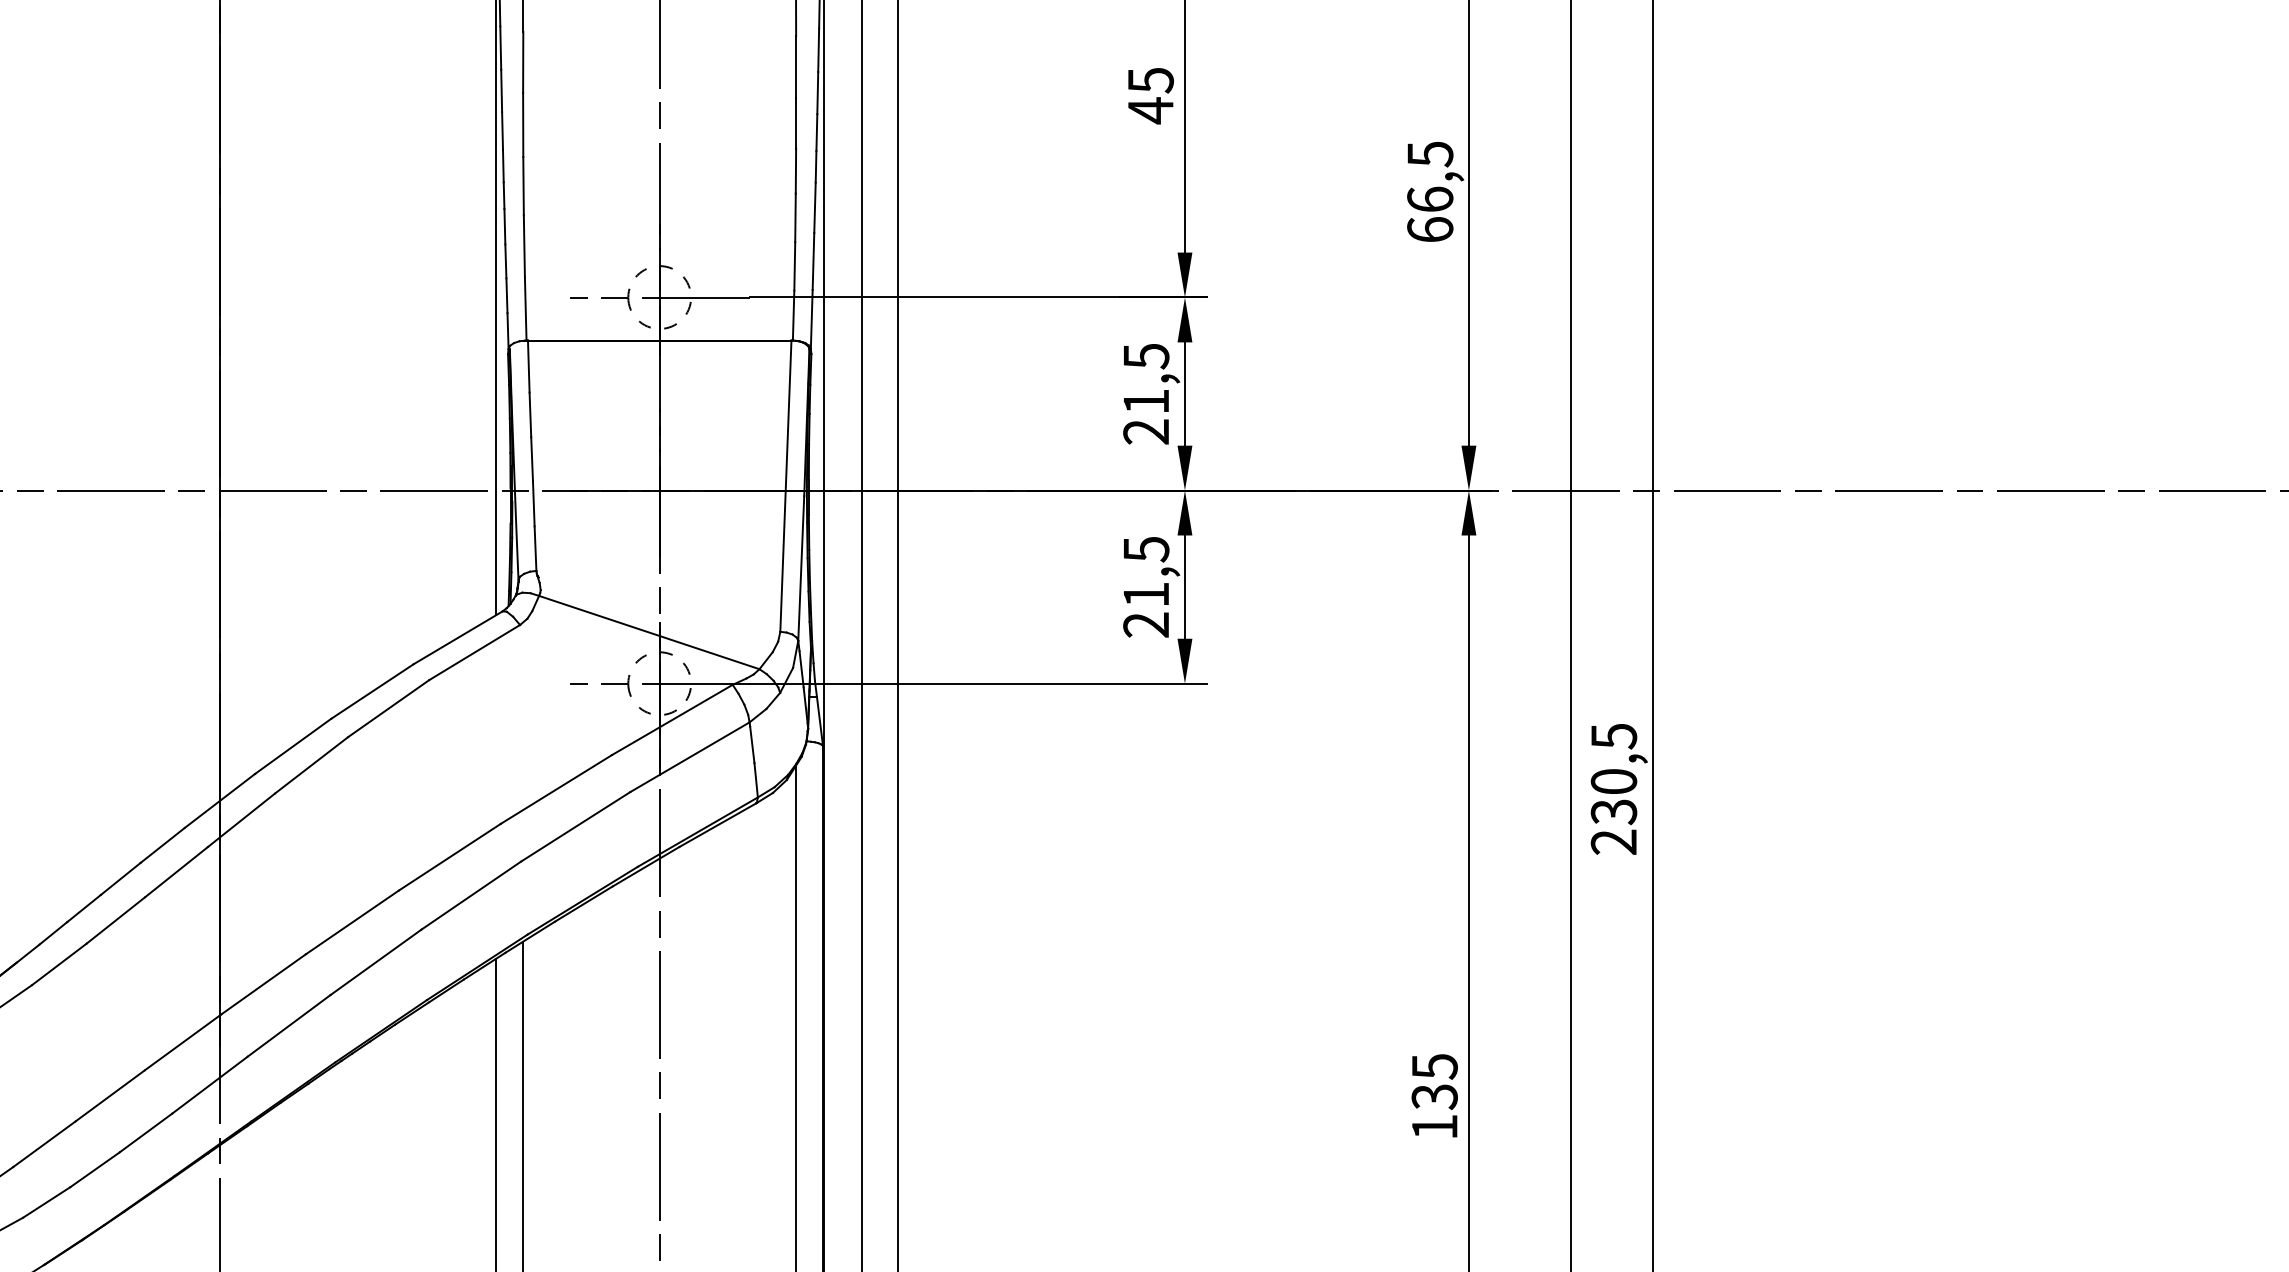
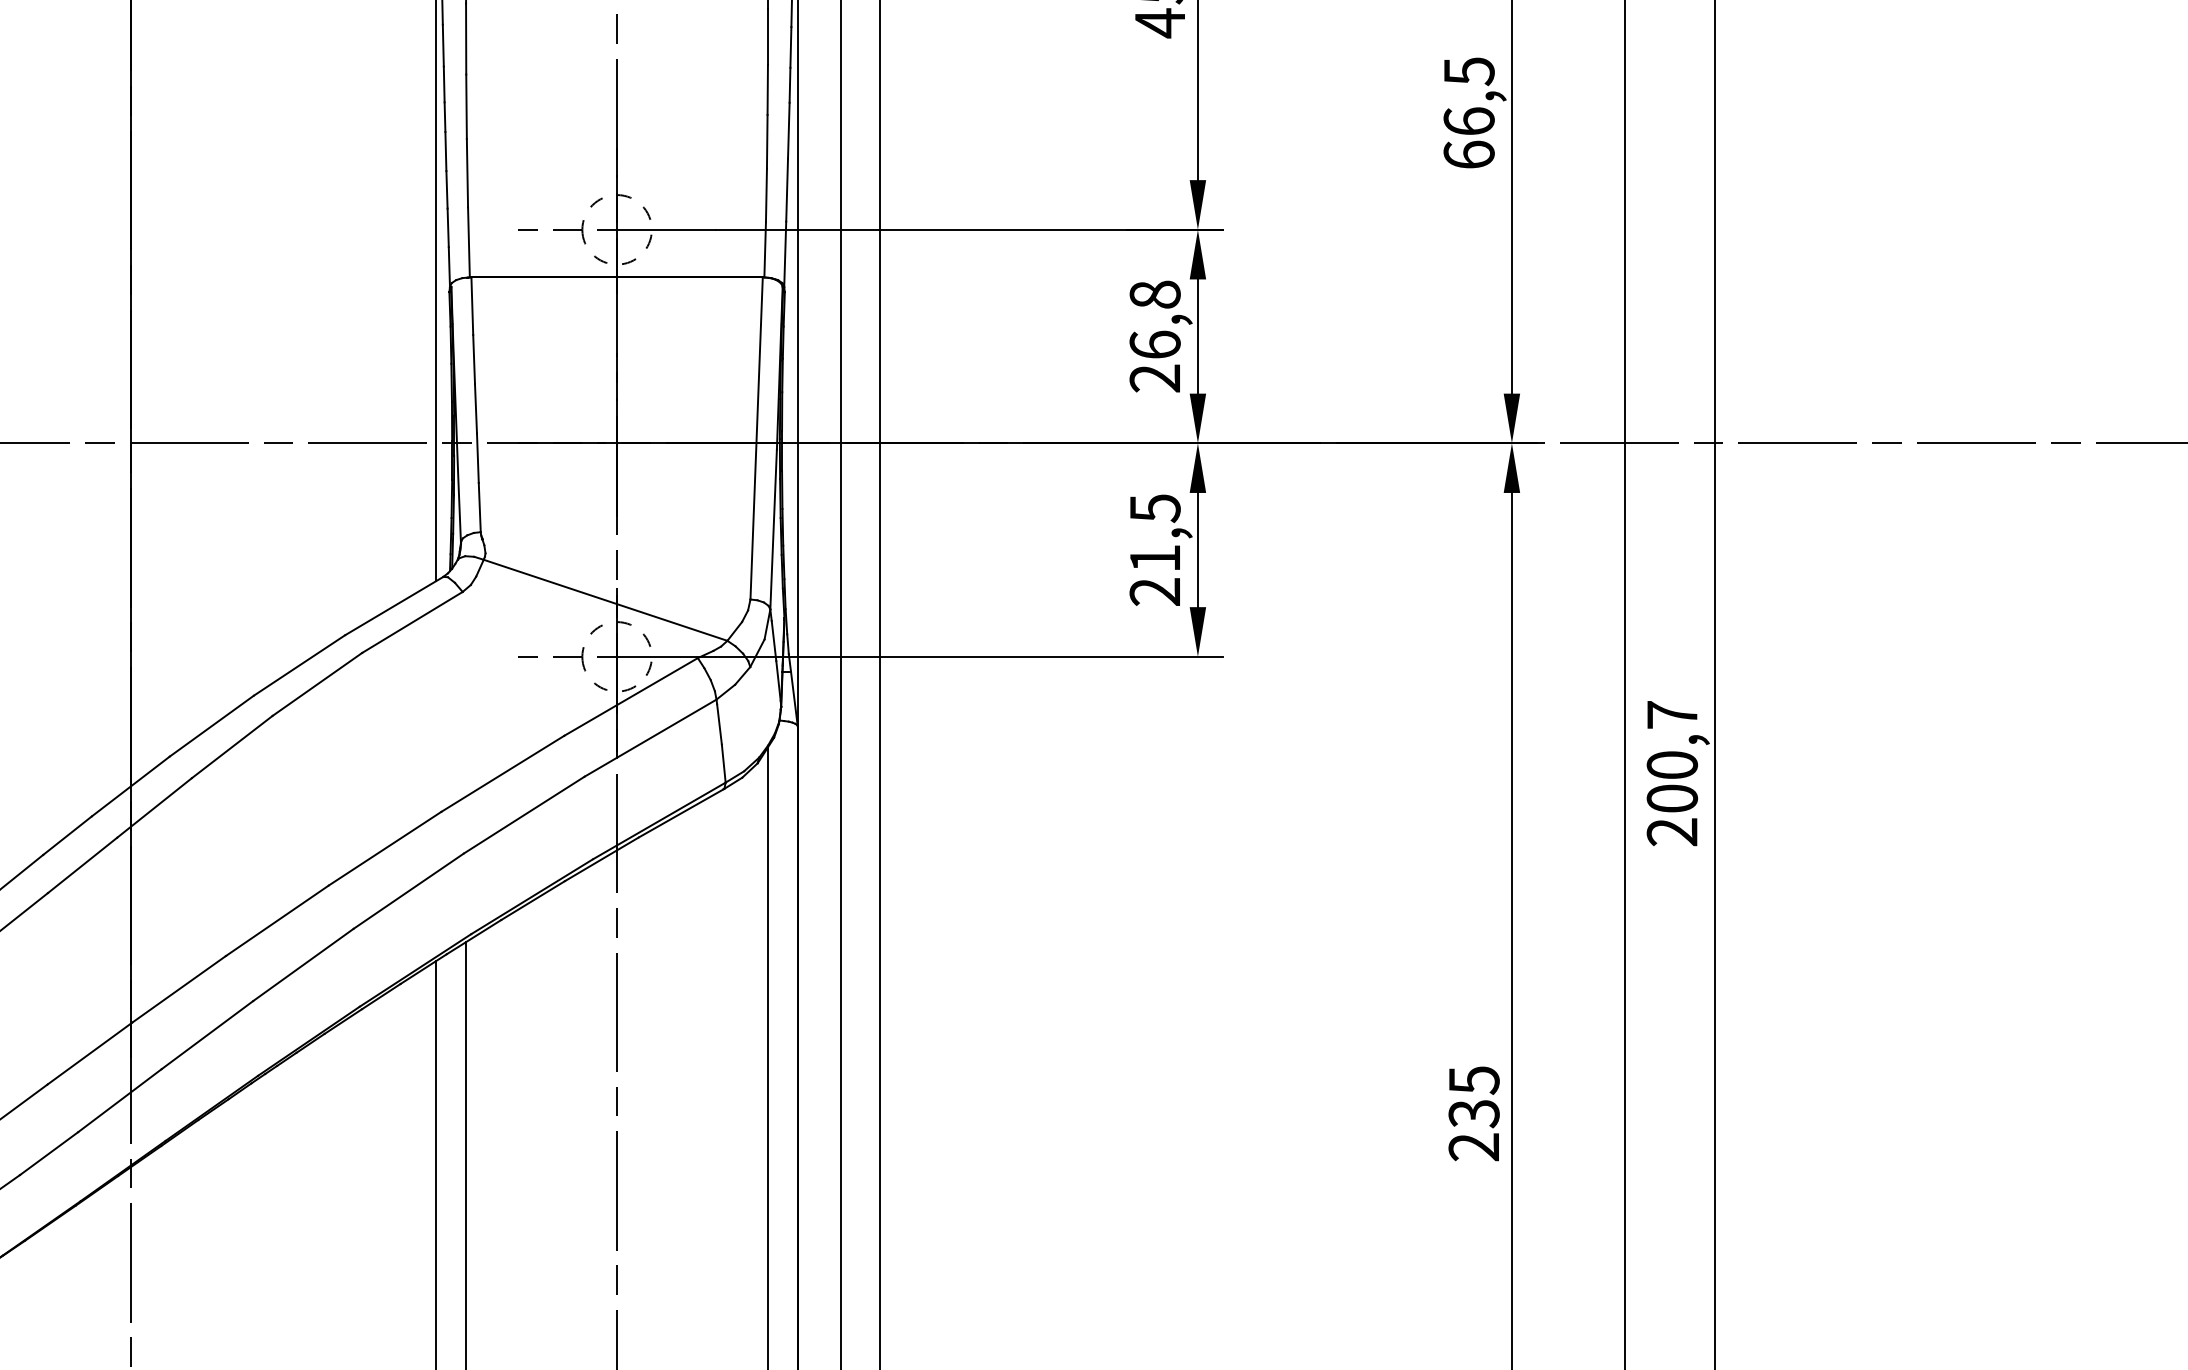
text: (1146, 378) -> (1155, 319), 21,5 -> 26,8
text: (1614, 774) -> (1672, 757), 230,5 -> 200,7
text: (1434, 1126) -> (1473, 1146), 135 -> 235

